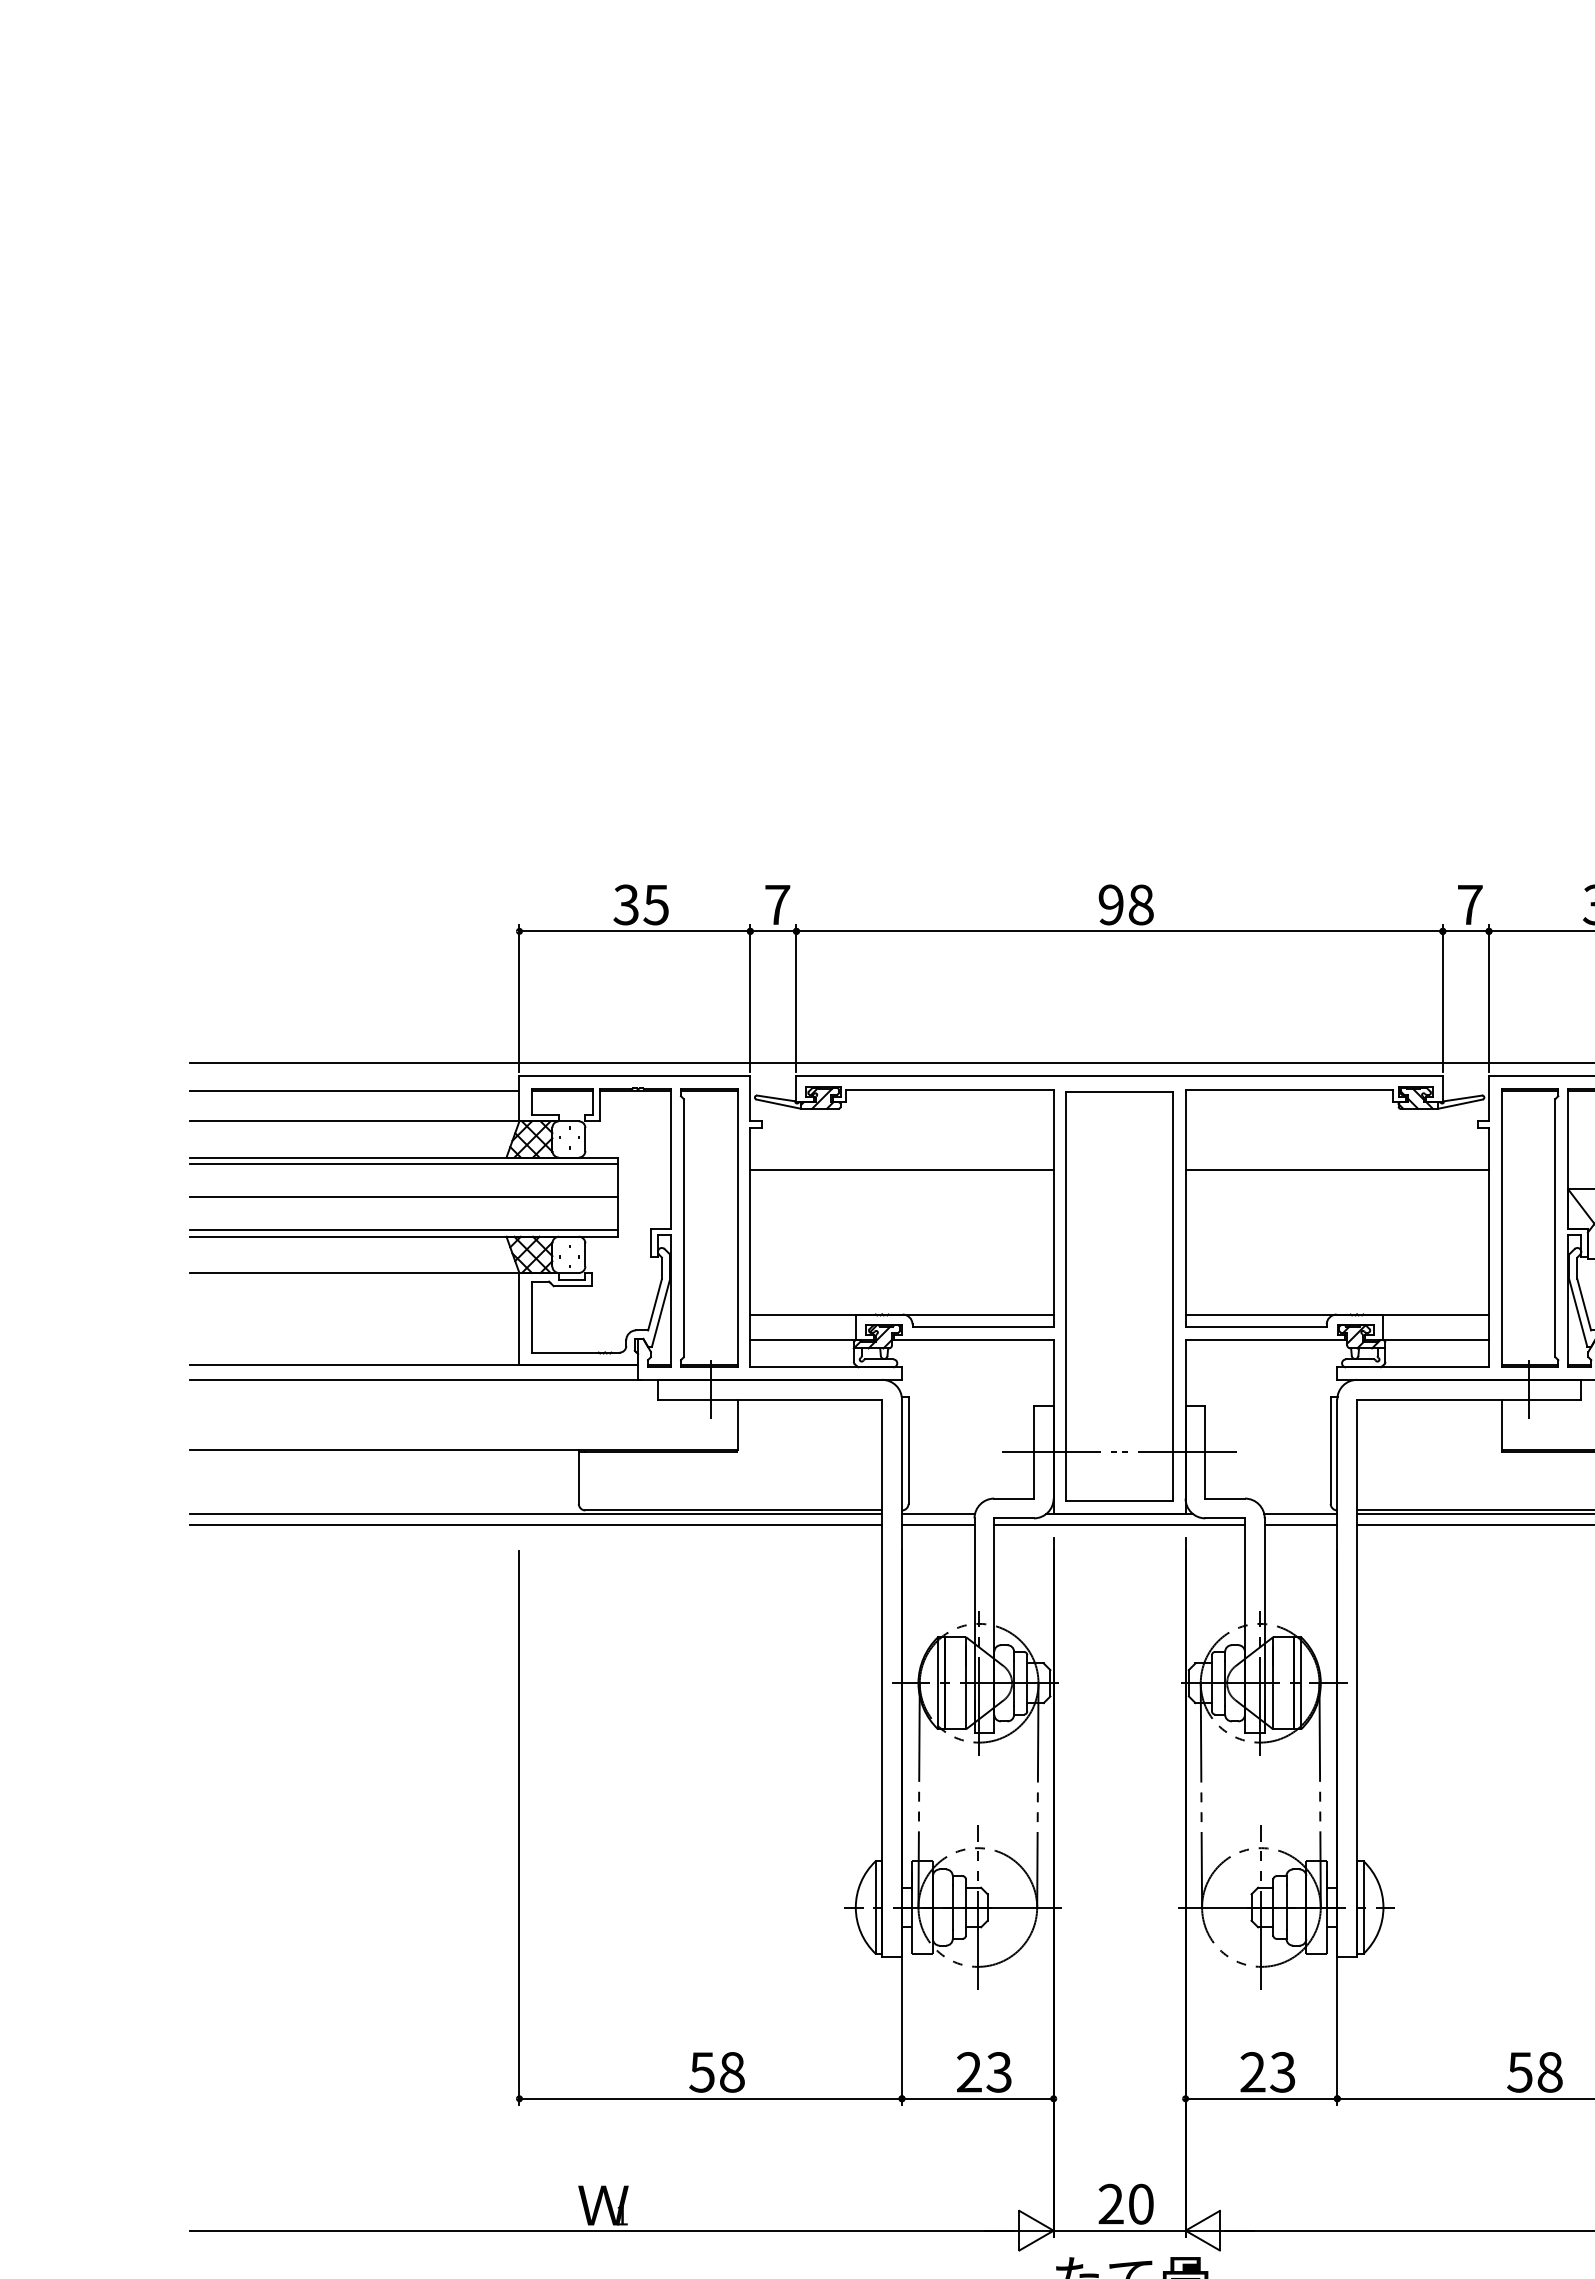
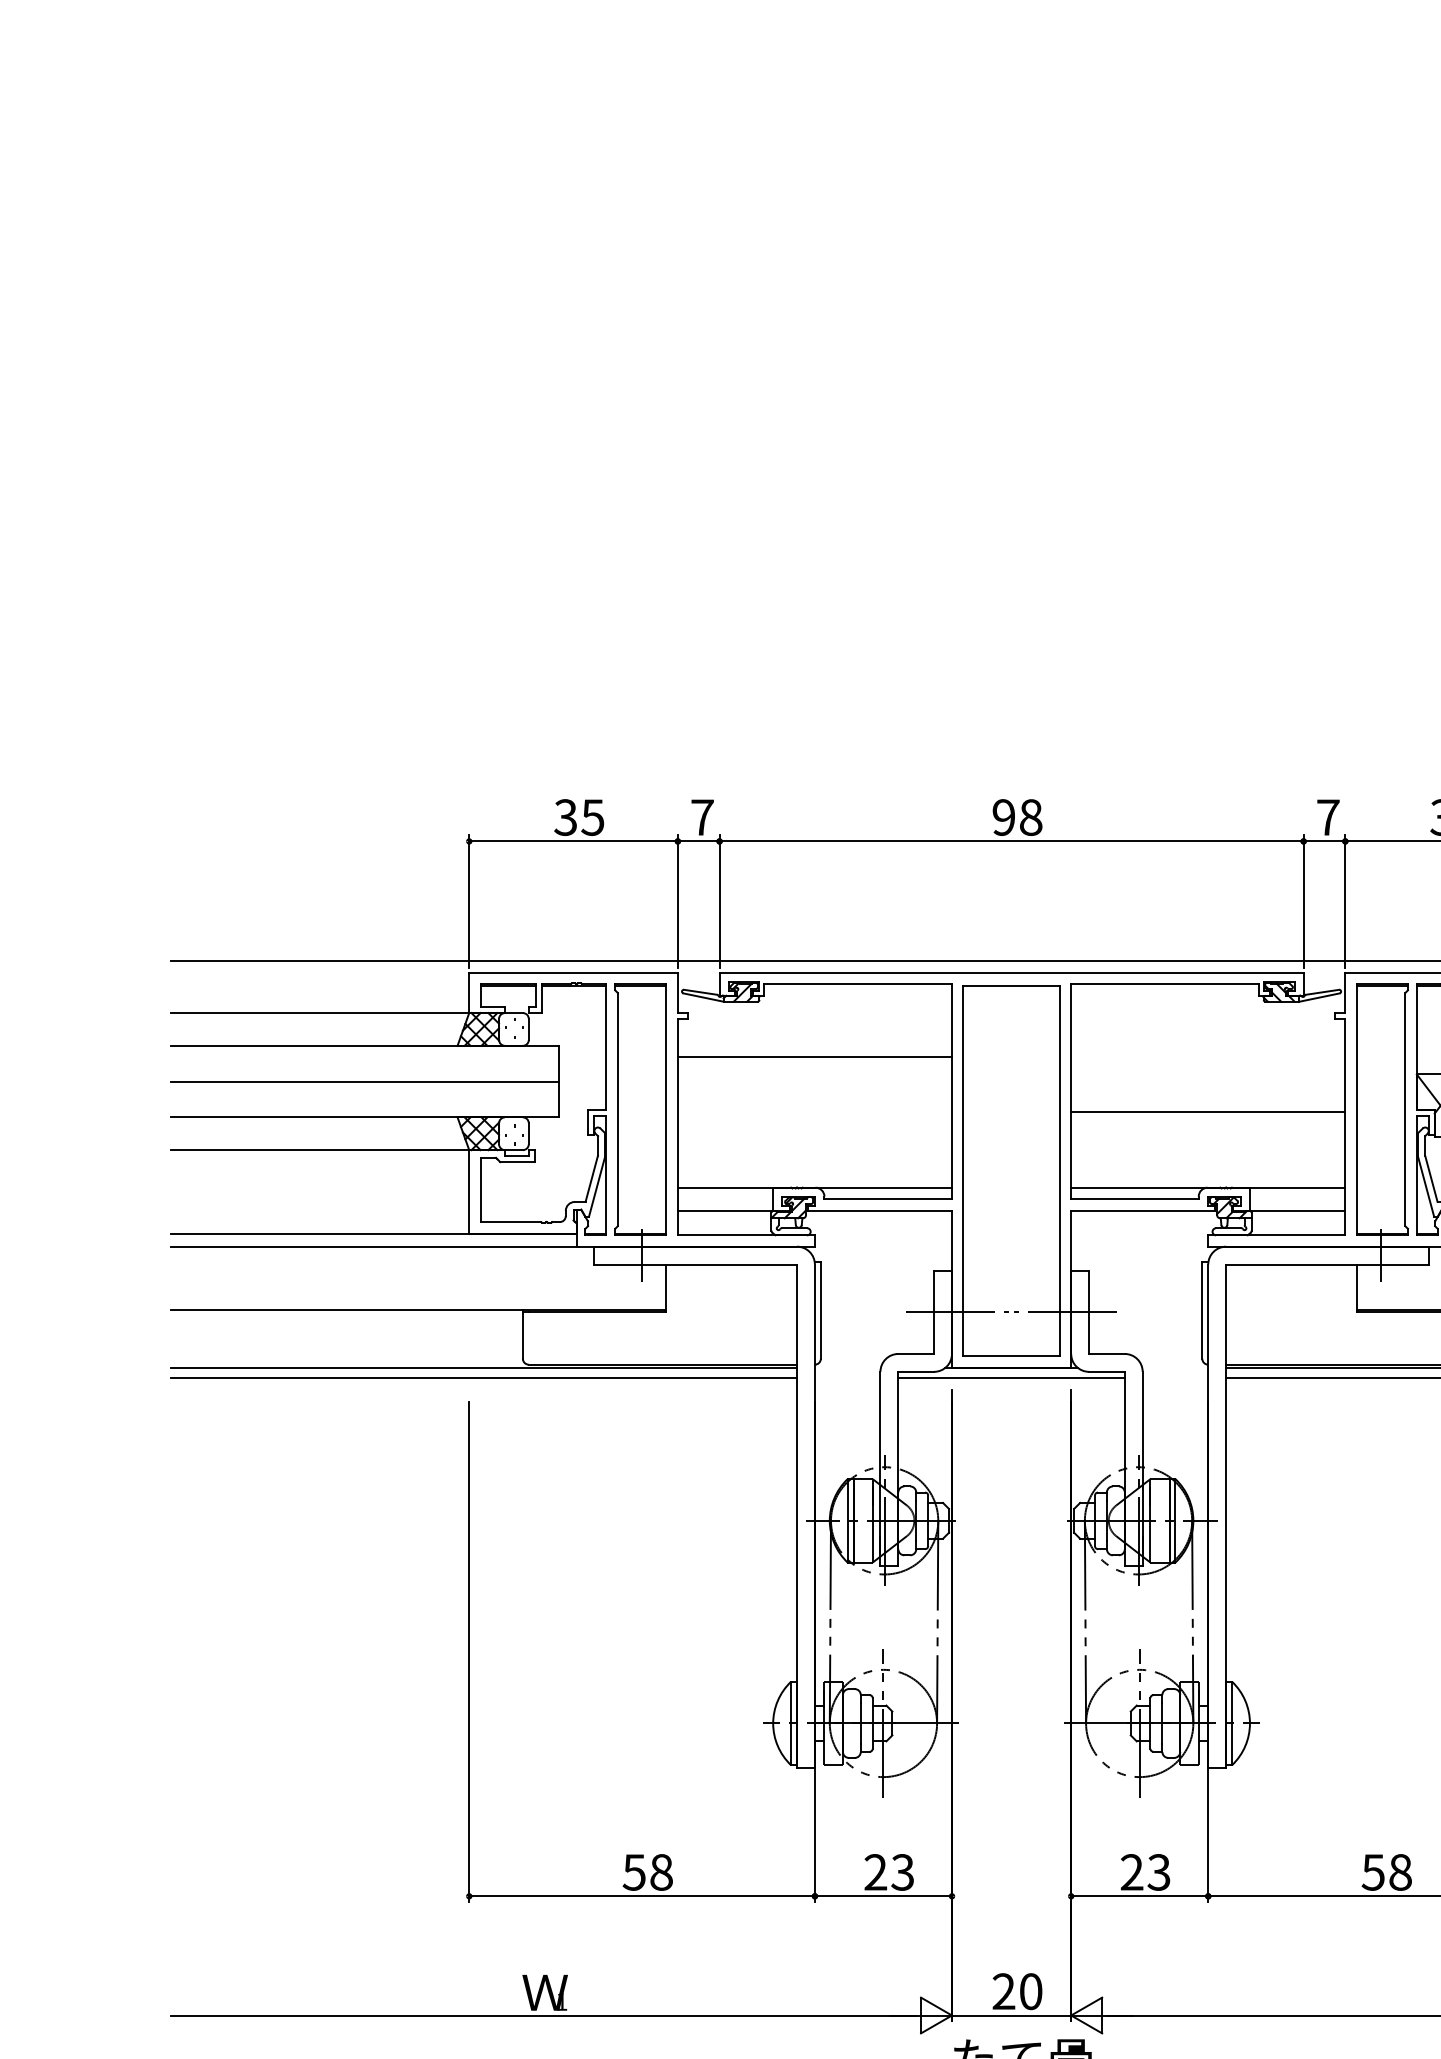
line: (354, 1090) -> (320, 985), removed
line: (403, 1164) -> (364, 1052), removed
line: (1336, 1170) -> (1207, 1112), moved
line: (403, 1230) -> (364, 1111), removed
line: (937, 1514) -> (847, 1368), removed
line: (1300, 1514) -> (1175, 1368), removed
line: (937, 1524) -> (847, 1377), removed
line: (1300, 1524) -> (1175, 1377), removed

